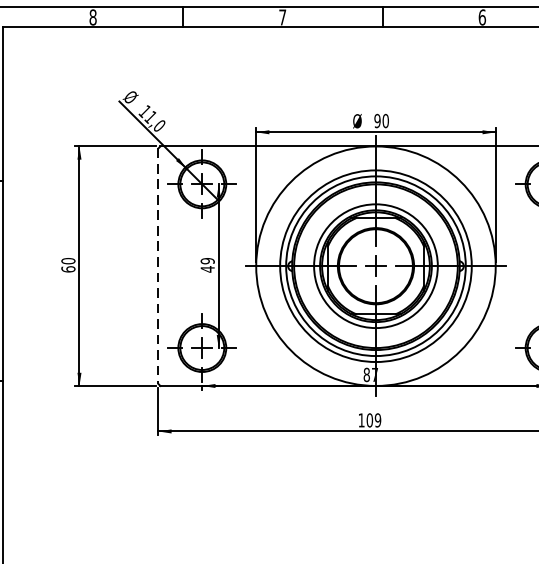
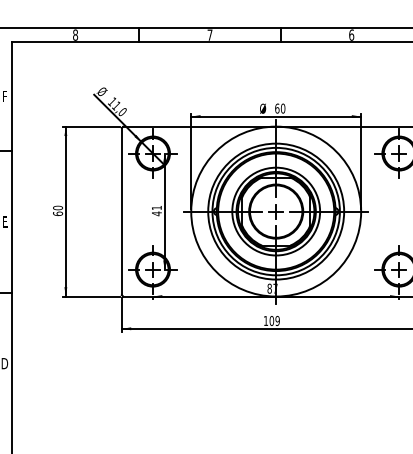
text: (377, 120) -> (277, 108), 90 -> 60
text: (207, 260) -> (156, 207), 49 -> 41
line: (157, 266) -> (121, 211), dashed -> solid

